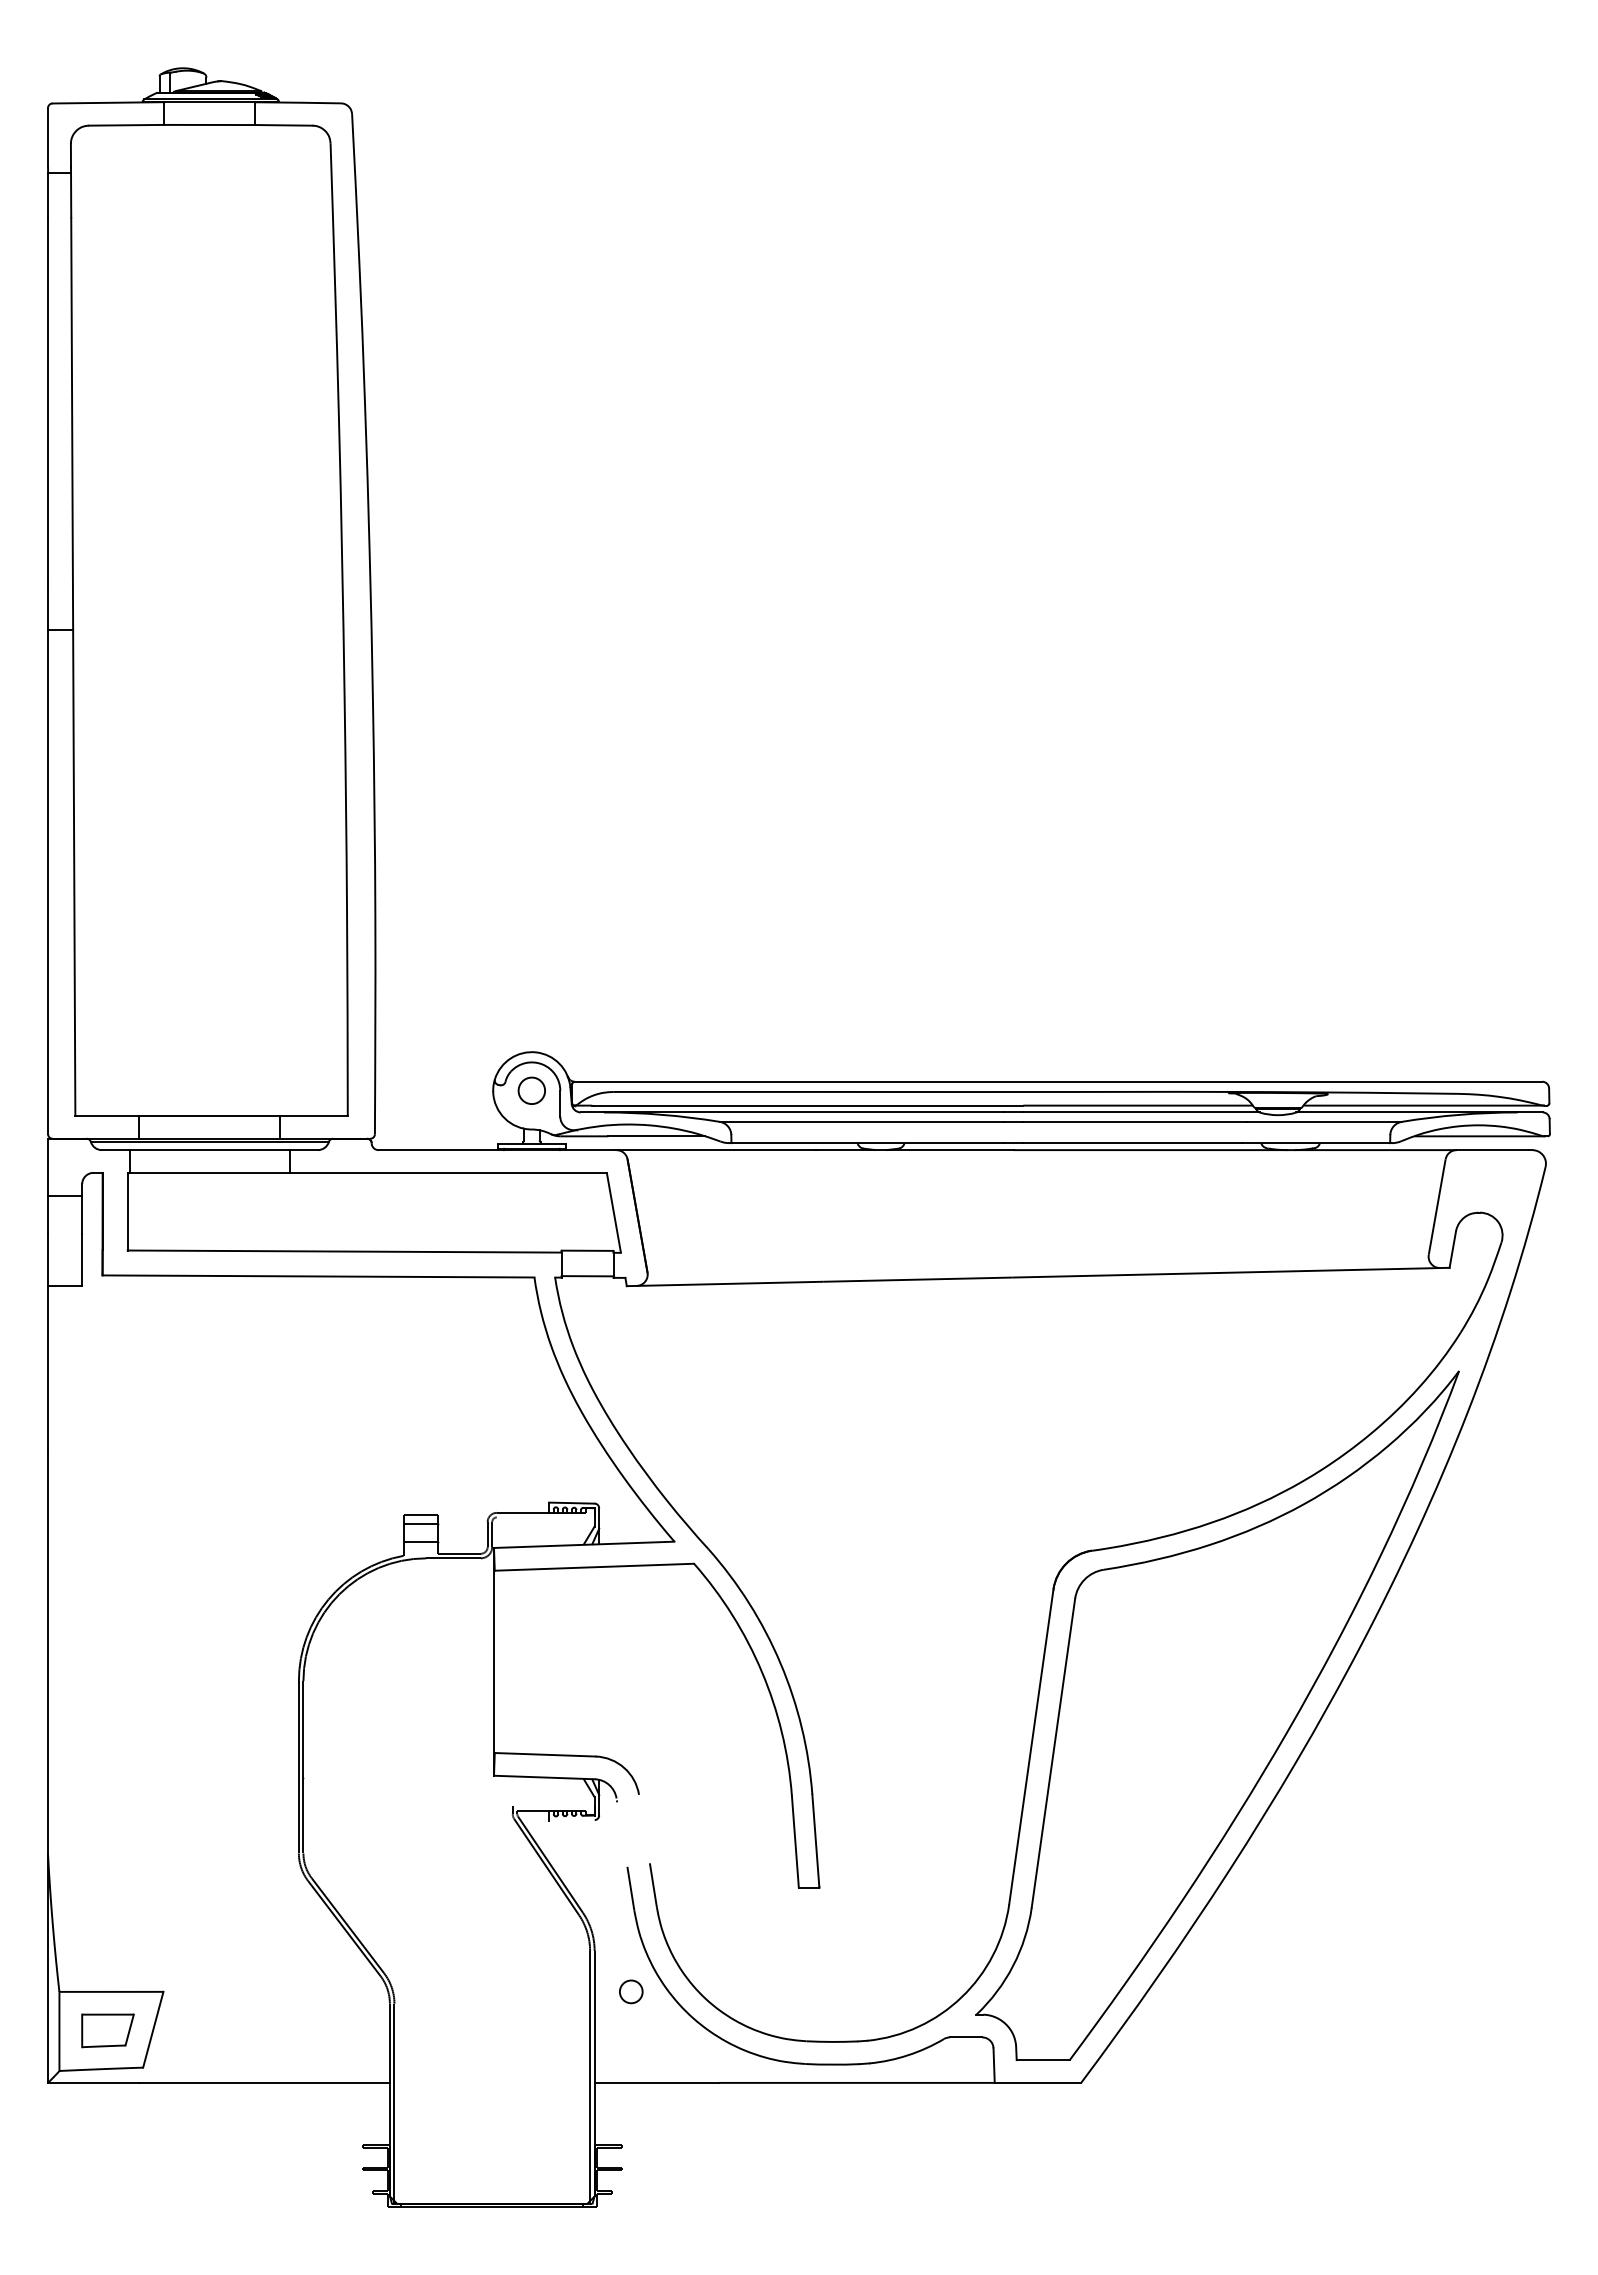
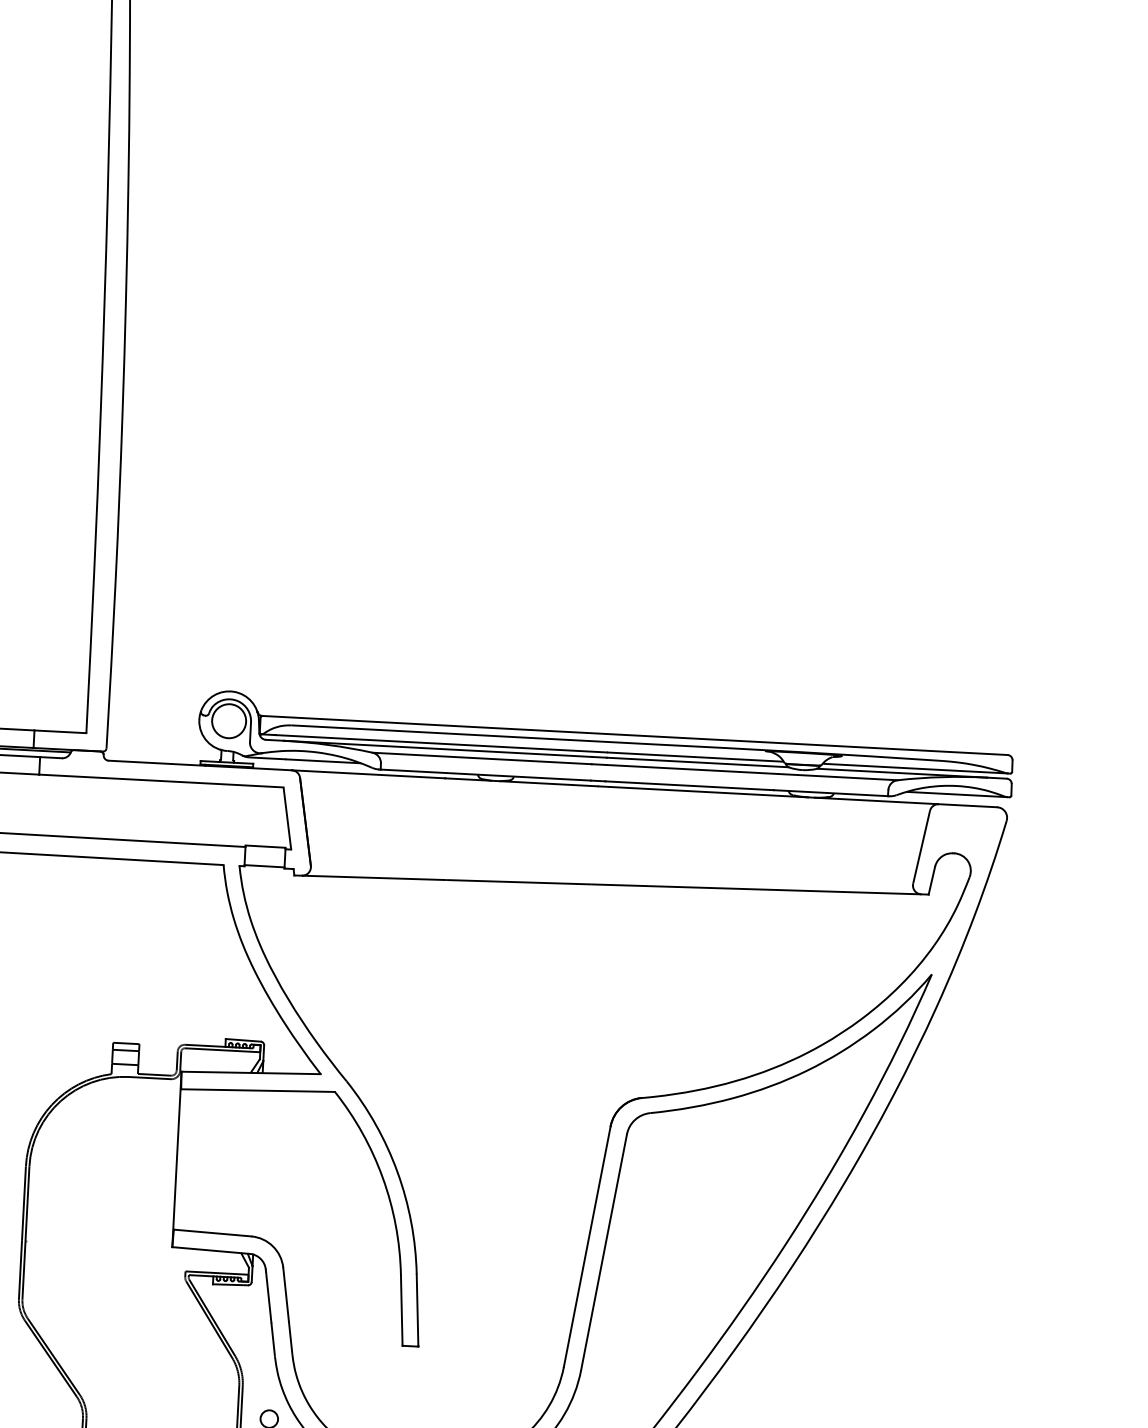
circle: (531, 1090) -> (228, 720), size x1.67
line: (545, 1517) -> (222, 1050), added
line: (553, 1806) -> (216, 1273), added
line: (571, 1820) -> (230, 1284), added
line: (644, 1828) -> (286, 1293), added
line: (621, 1832) -> (268, 1295), added

